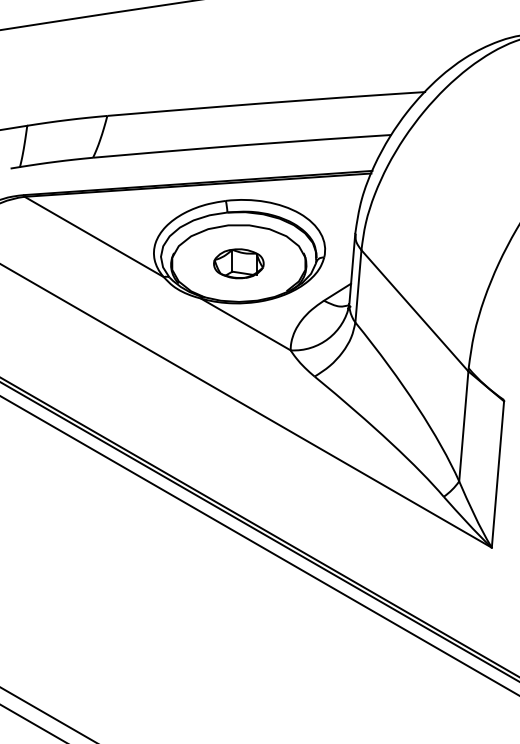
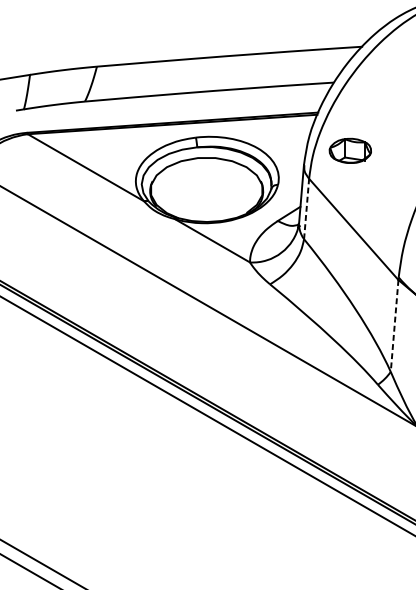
part: (238, 263) -> (350, 150), moved
line: (358, 285) -> (306, 208), solid -> dashed
line: (463, 426) -> (394, 326), solid -> dashed

